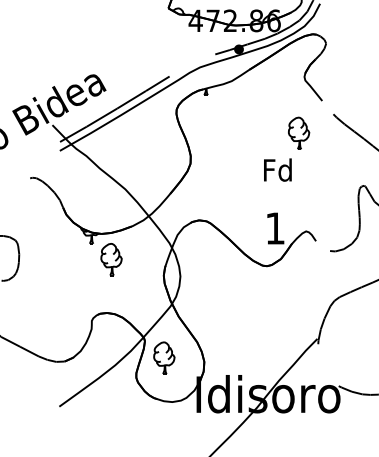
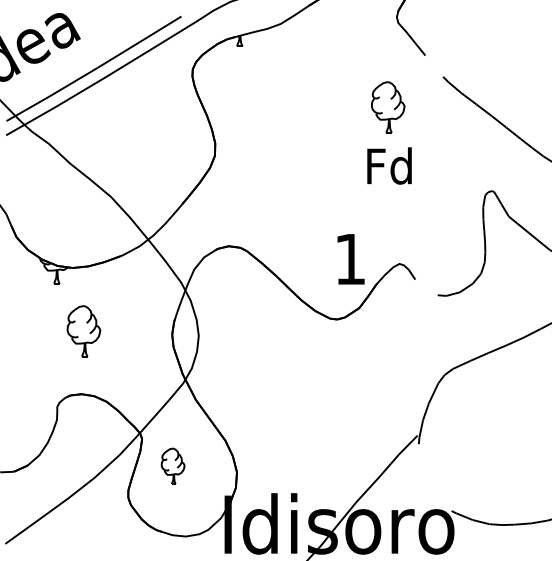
text: (277, 169) -> (388, 165), moved
part: (111, 259) -> (83, 331), moved
part: (164, 357) -> (173, 465), size x0.7

